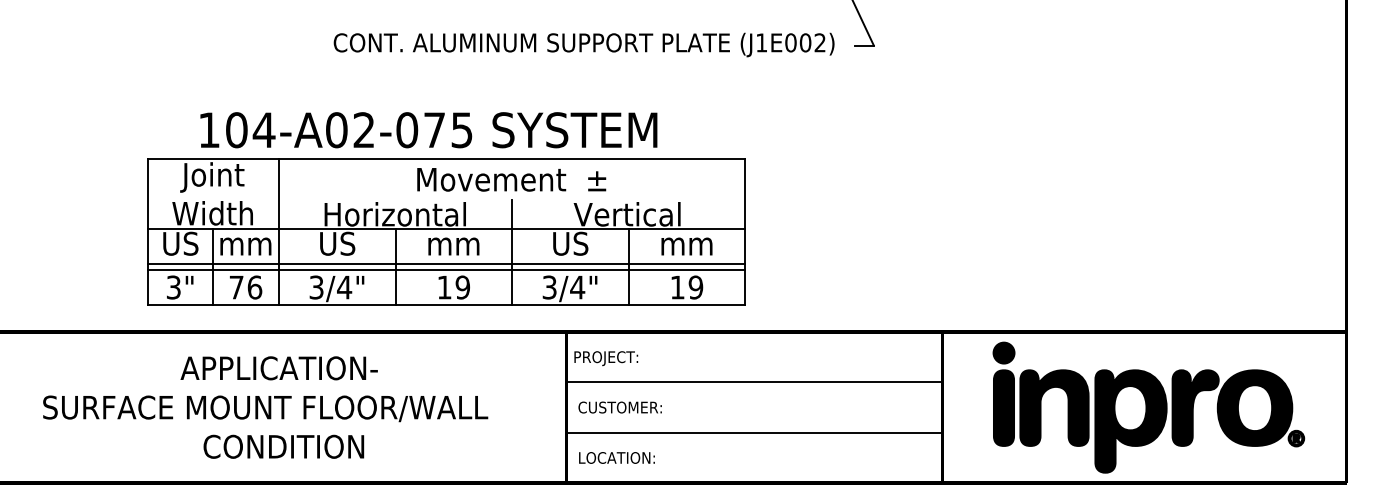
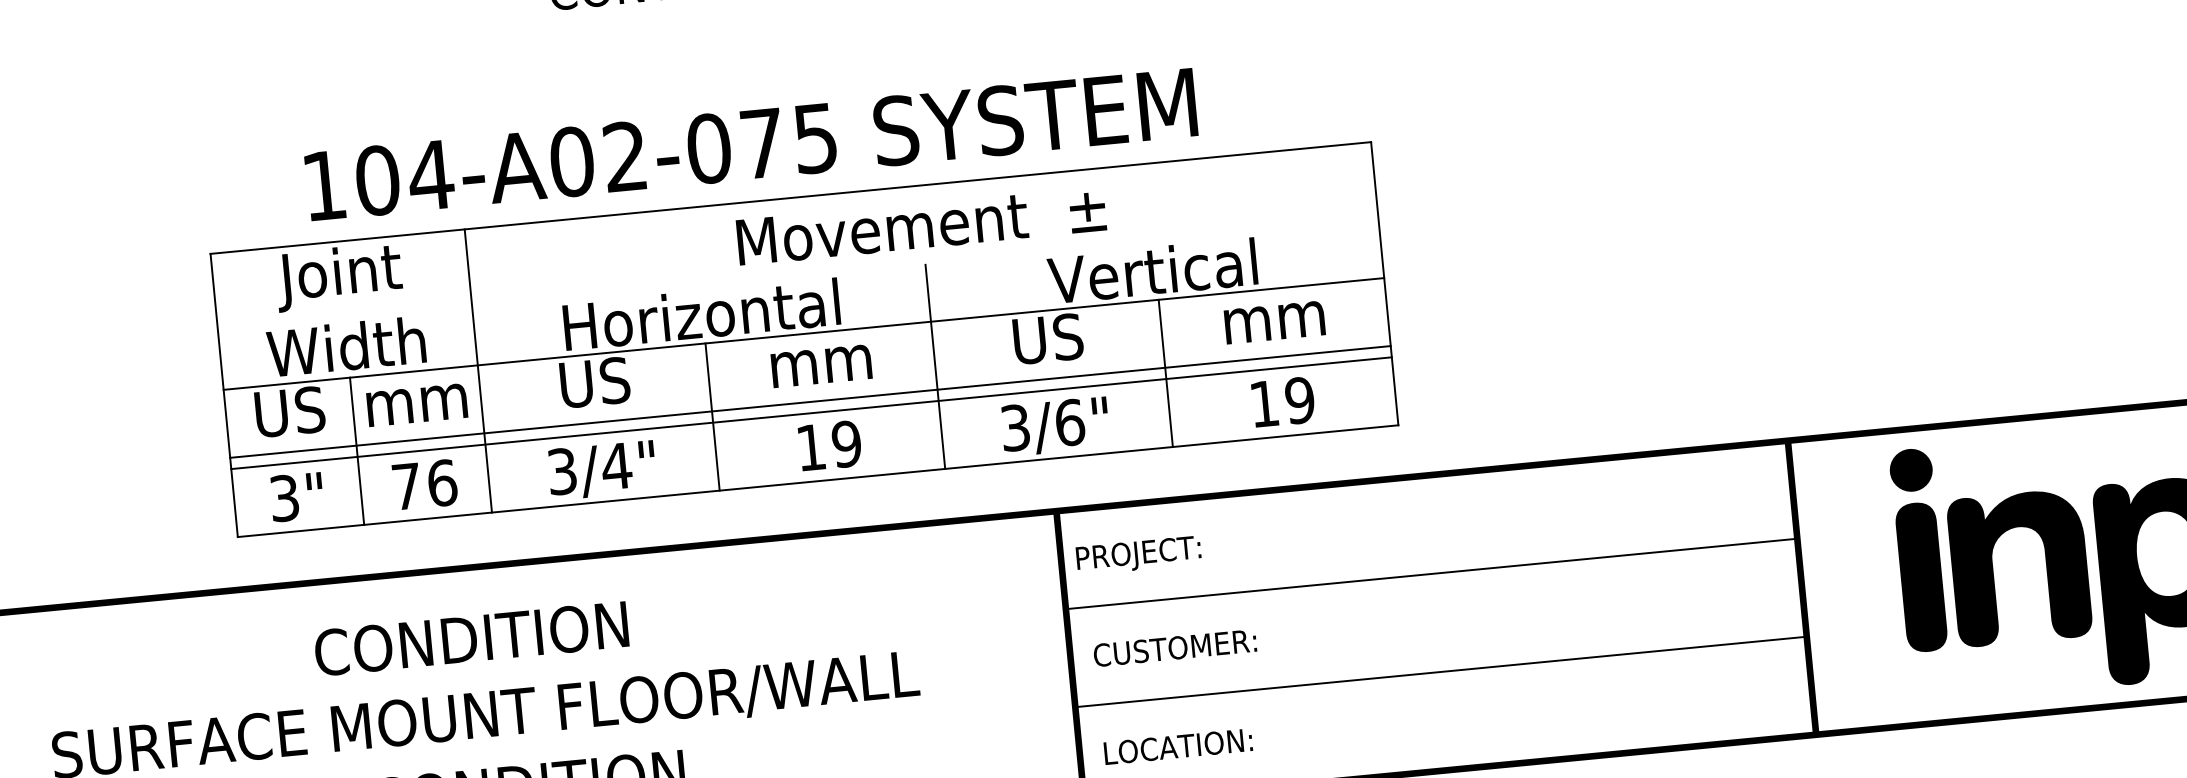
text: (577, 287) -> (1069, 422), 3/4" -> 3/6"
text: (278, 368) -> (503, 636), APPLICATION- -> CONDITION

